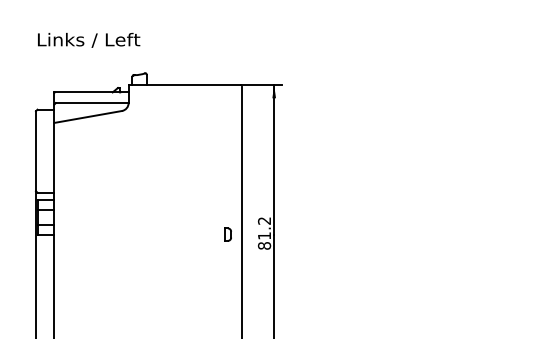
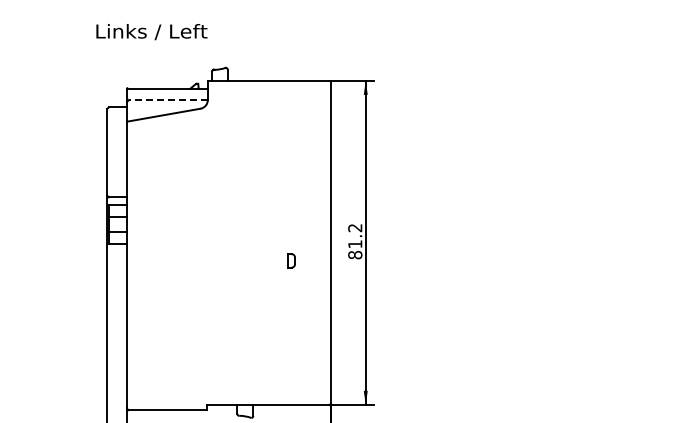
text: (88, 40) -> (151, 32), moved
line: (91, 103) -> (167, 100), solid -> dashed
part: (227, 234) -> (291, 260), moved

